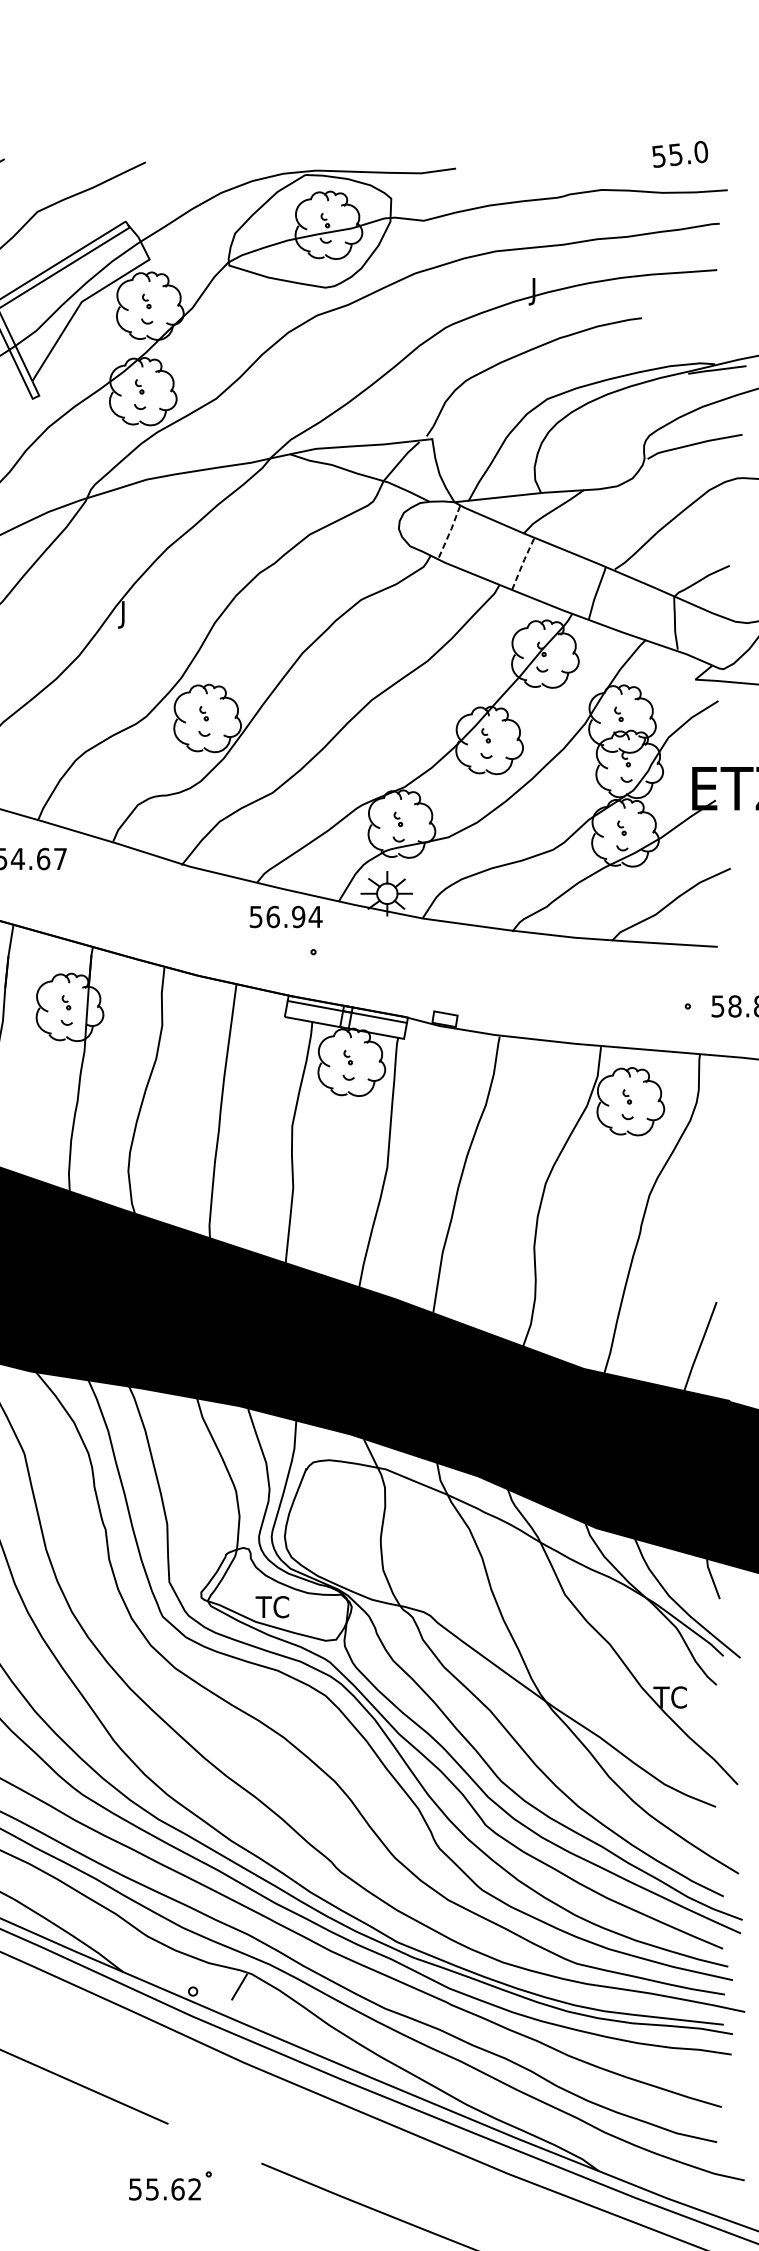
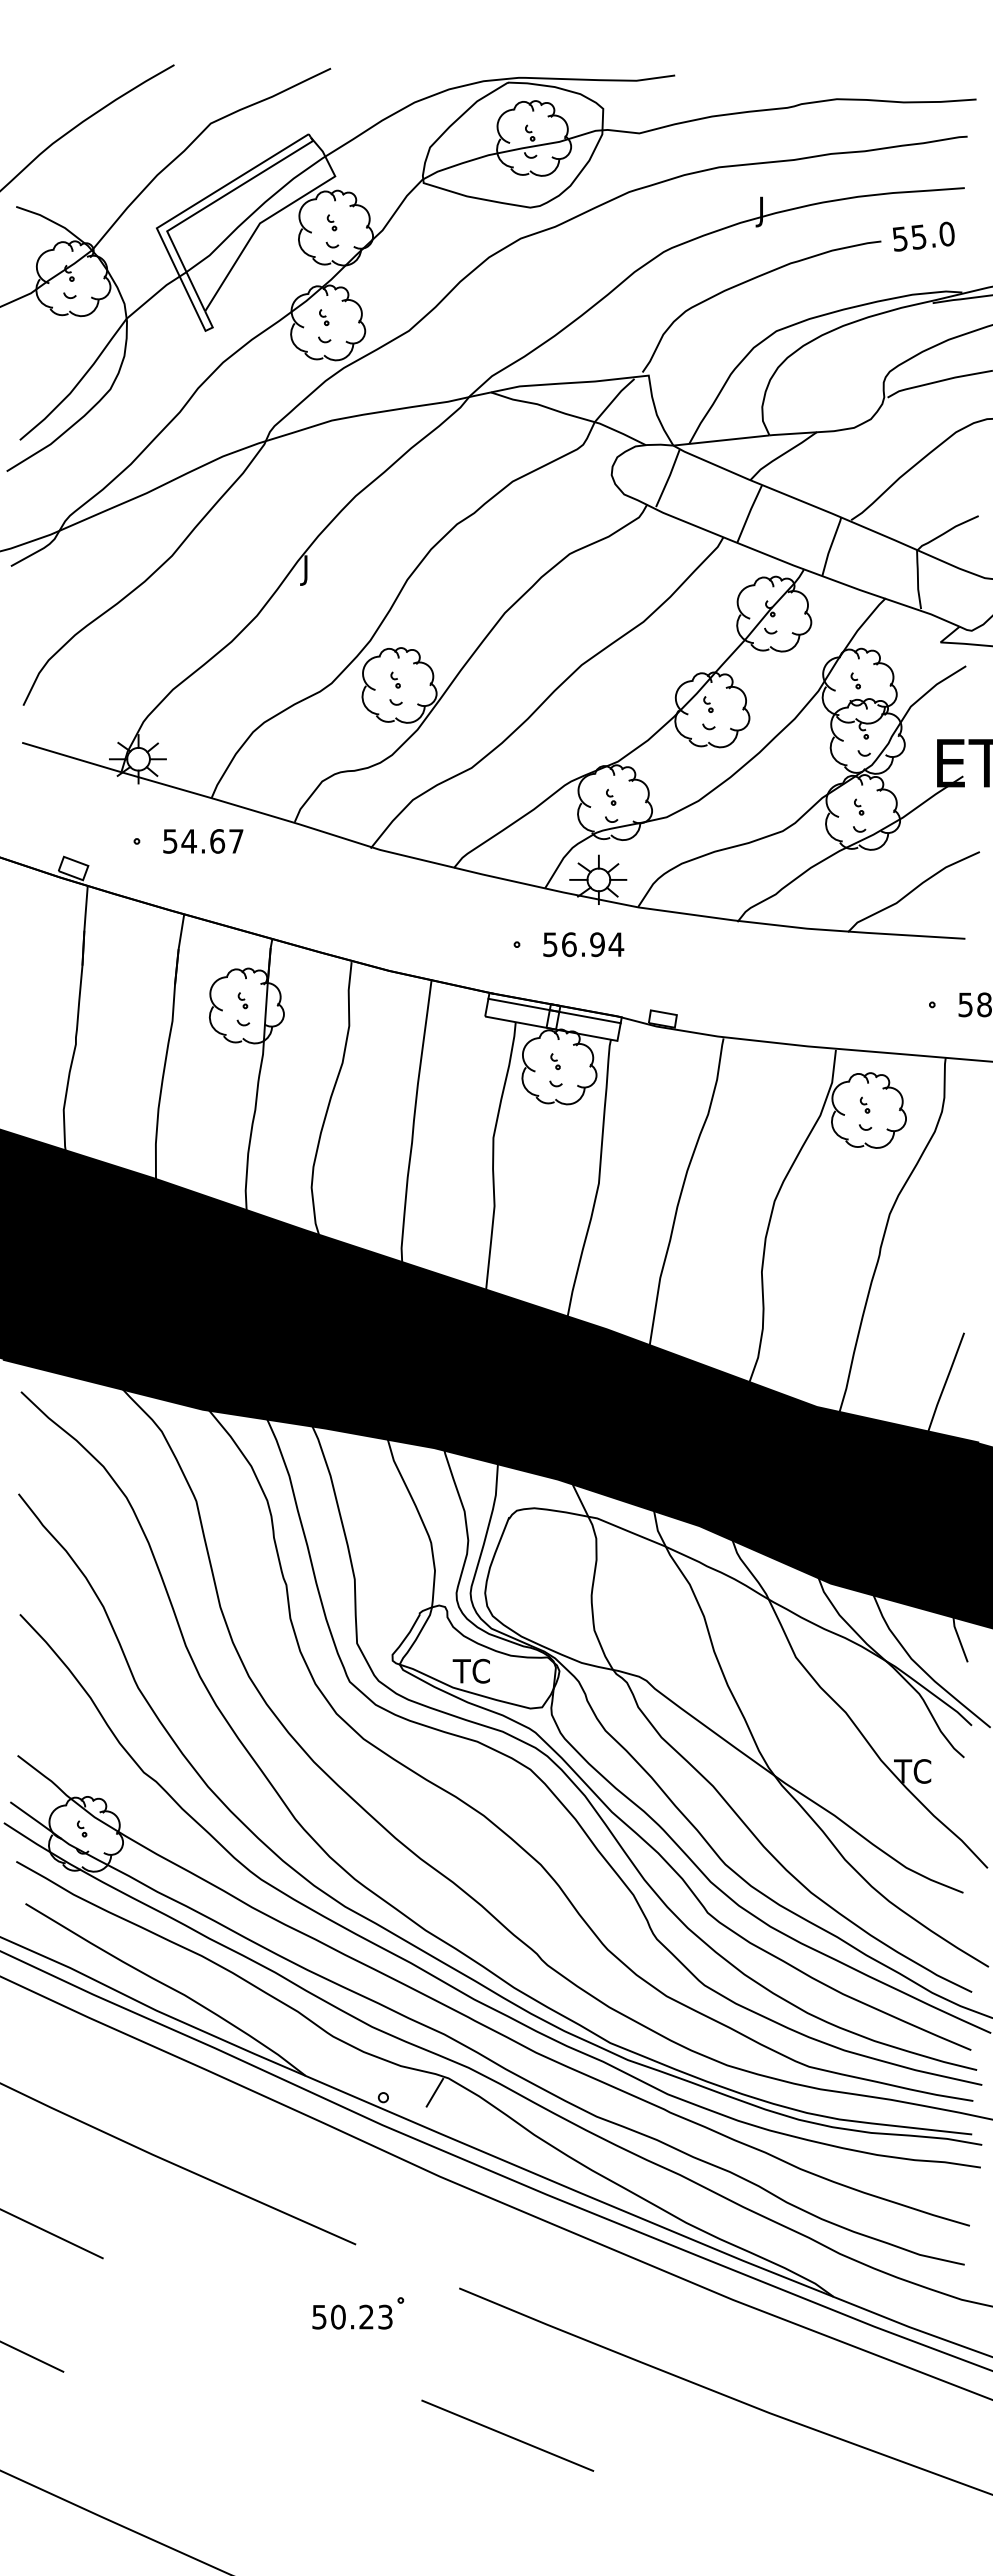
text: (679, 154) -> (923, 236), moved
line: (450, 530) -> (668, 477), dashed -> solid
line: (523, 562) -> (749, 512), dashed -> solid
text: (286, 916) -> (583, 944), moved
text: (173, 2188) -> (361, 2316), 55.62 -> 50.23

